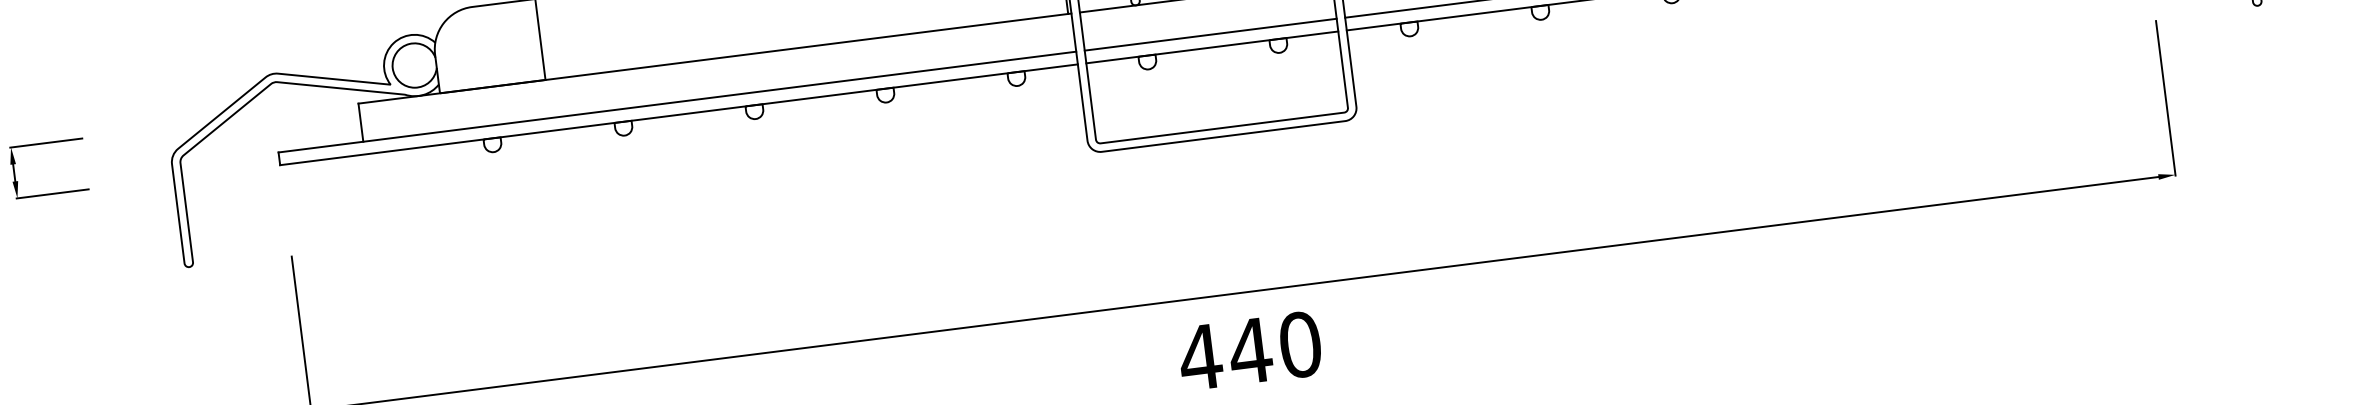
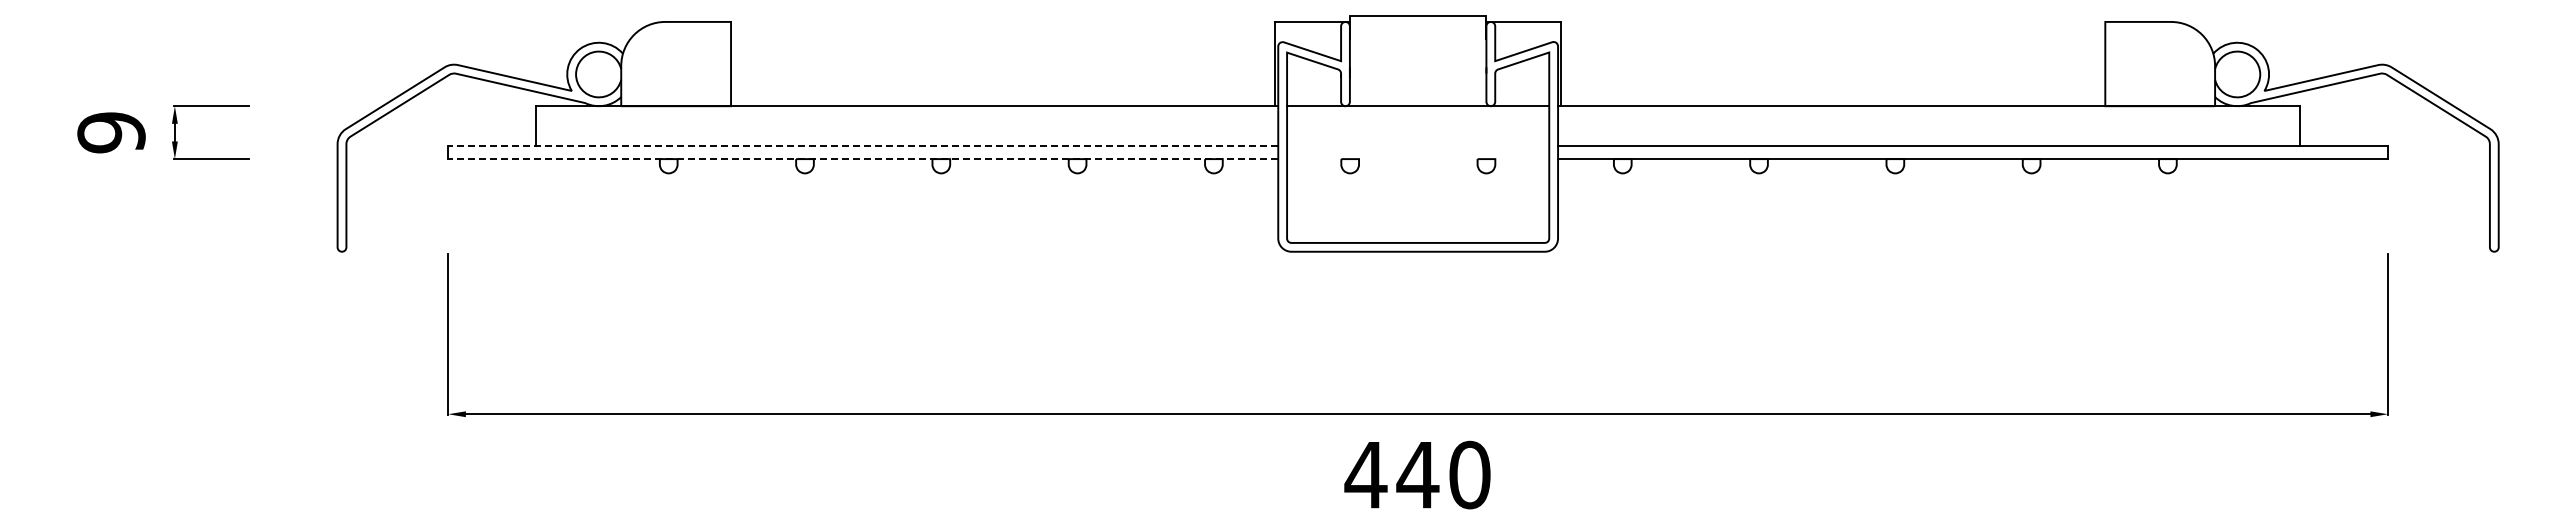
line: (1210, 34) -> (1418, 145), removed
line: (1212, 47) -> (1418, 159), removed
line: (676, 101) -> (862, 145), solid -> dashed
line: (678, 115) -> (862, 159), solid -> dashed

